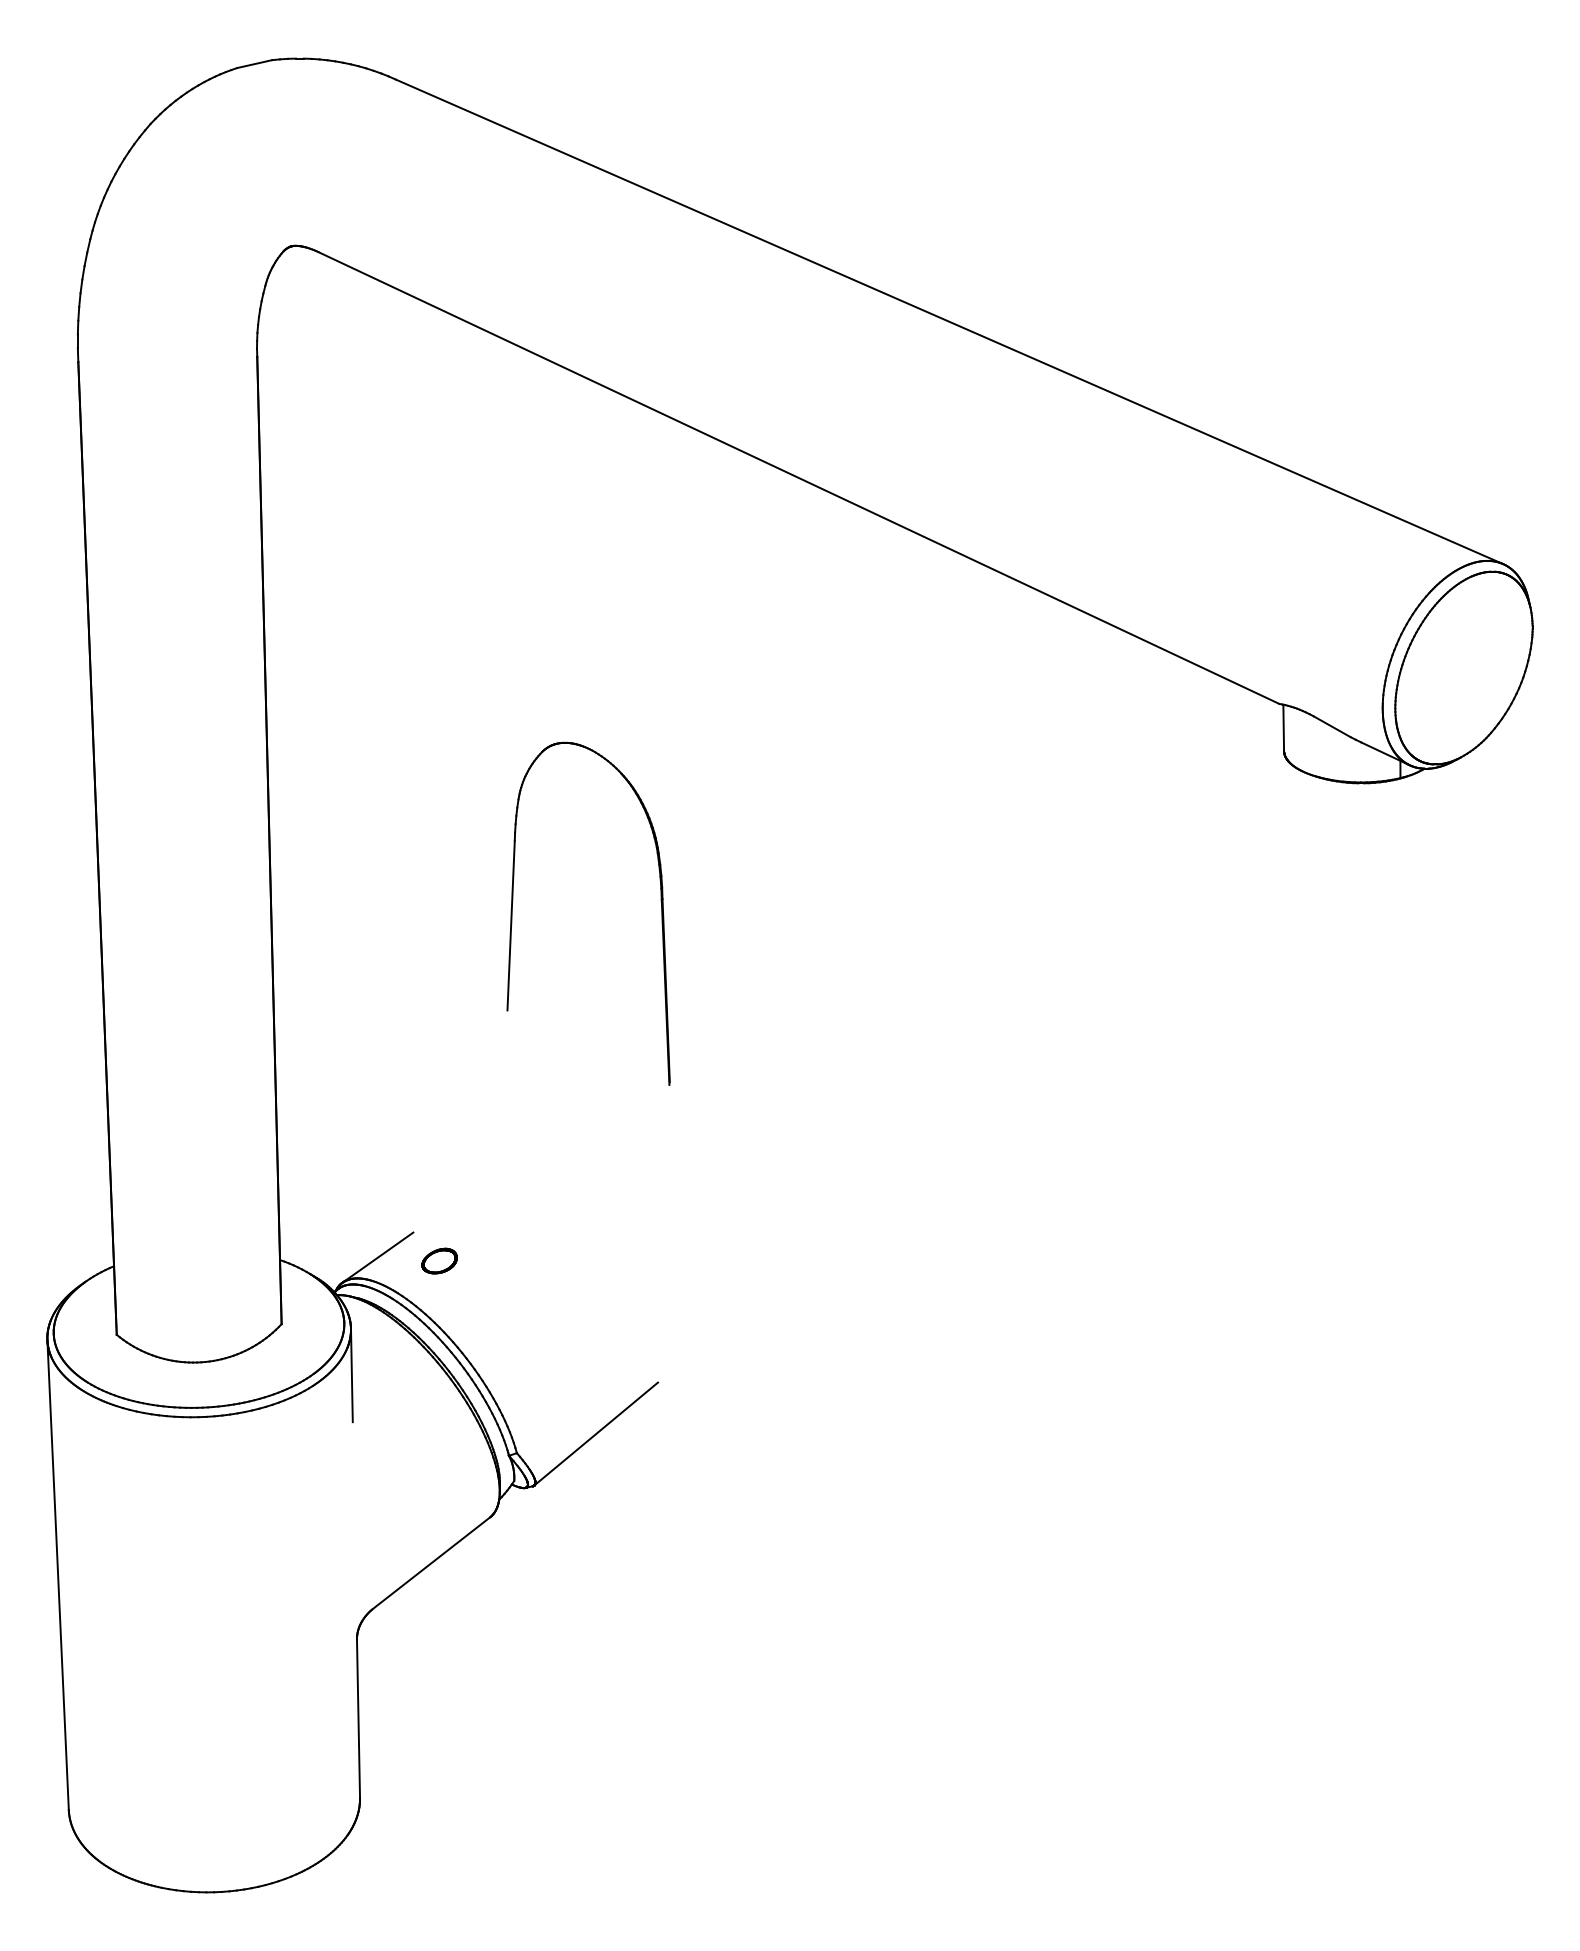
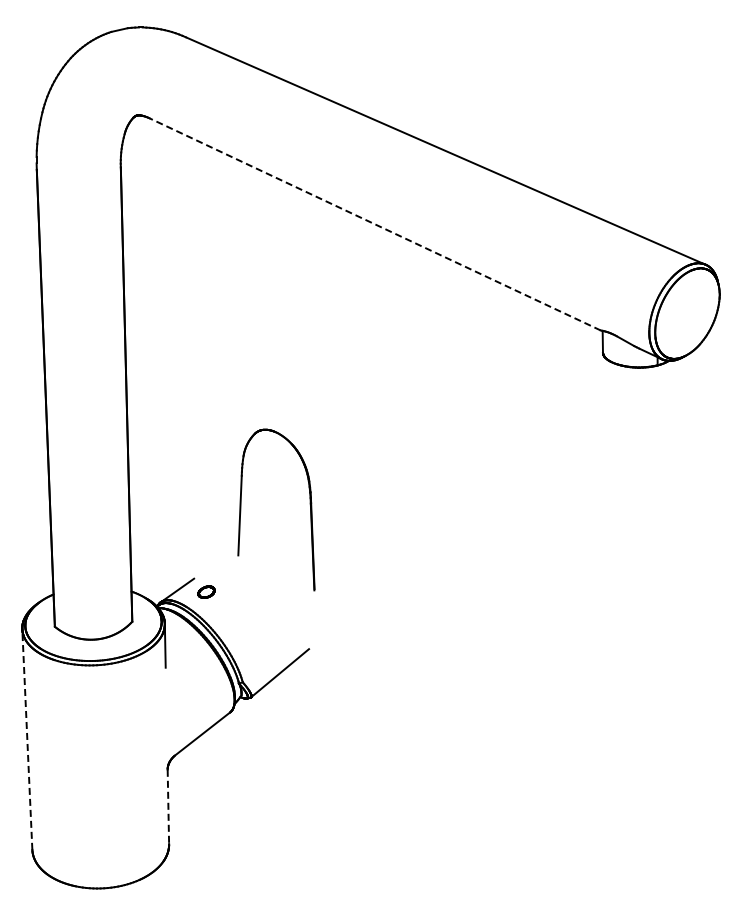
line: (797, 478) -> (374, 224), solid -> dashed
part: (659, 902) -> (309, 504), moved
line: (58, 1575) -> (27, 739), solid -> dashed
line: (358, 1719) -> (168, 807), solid -> dashed

